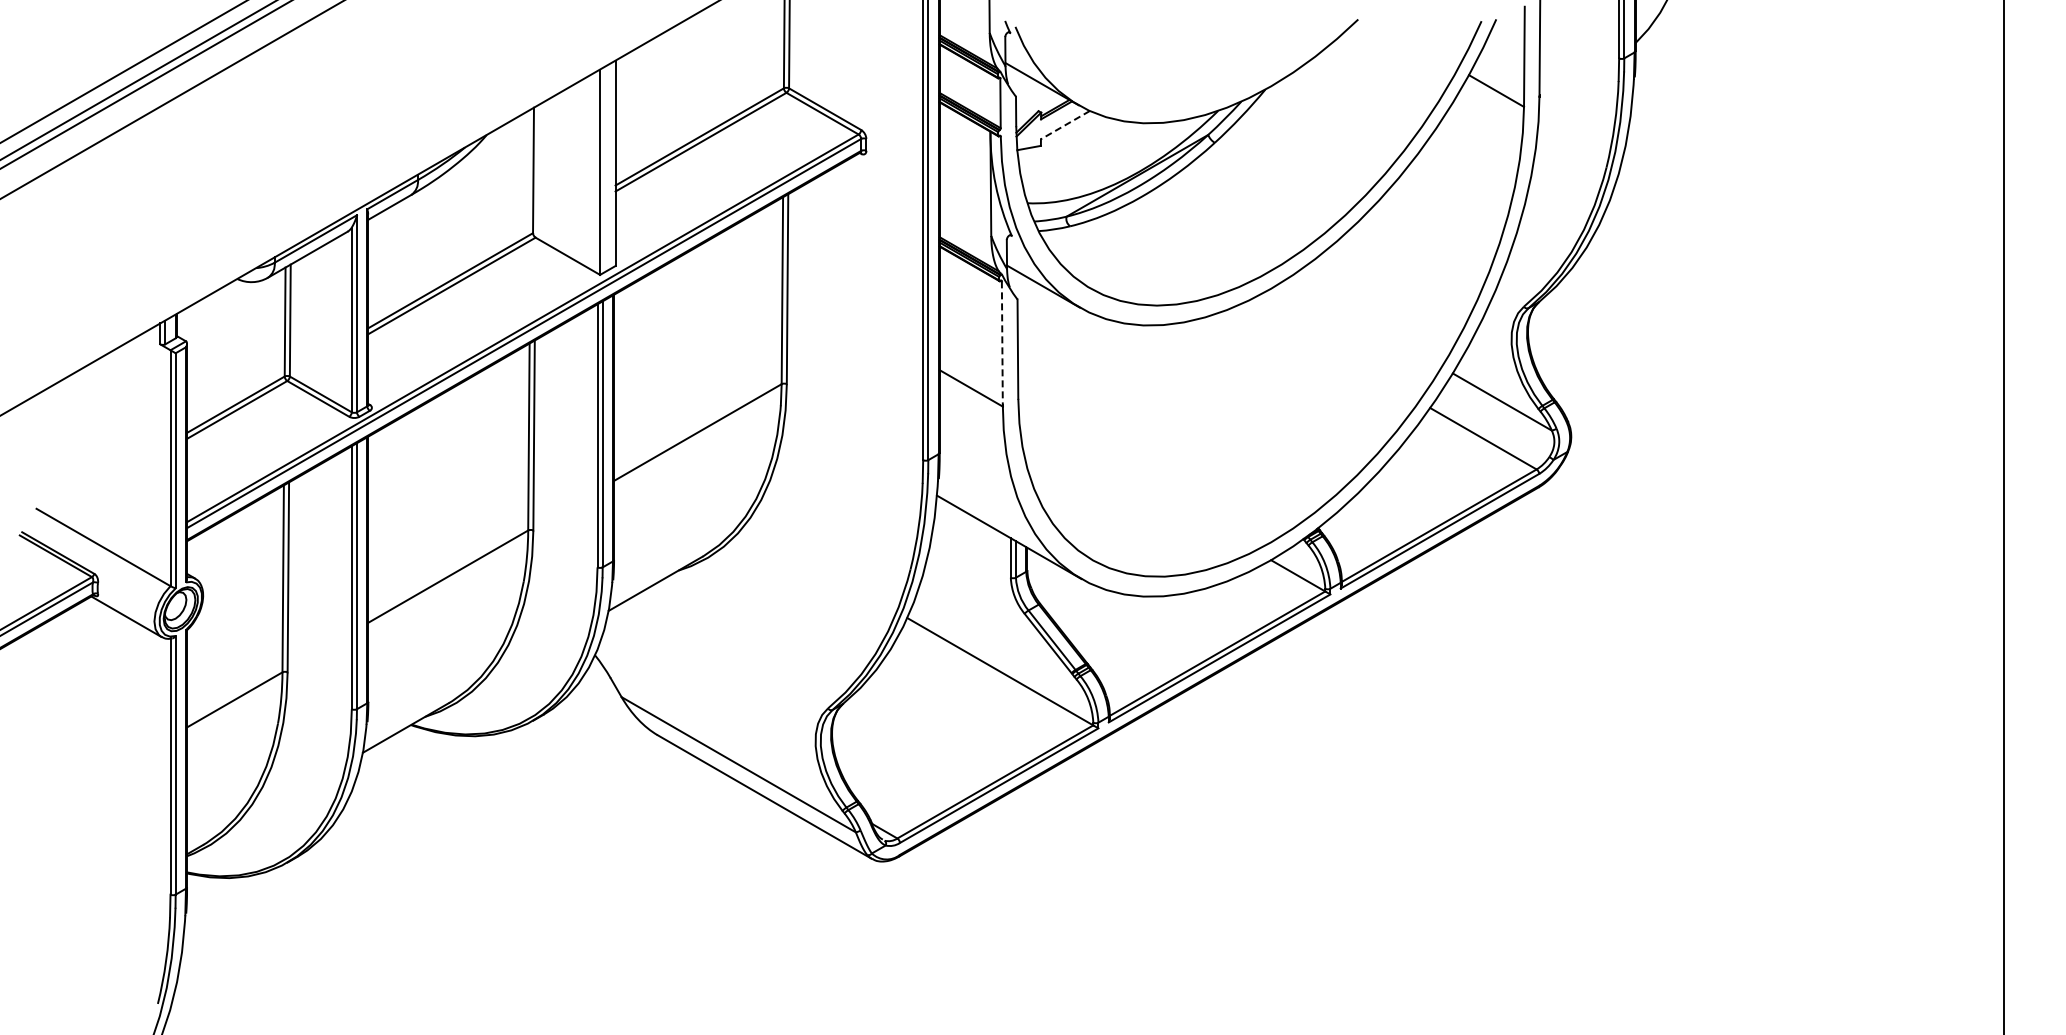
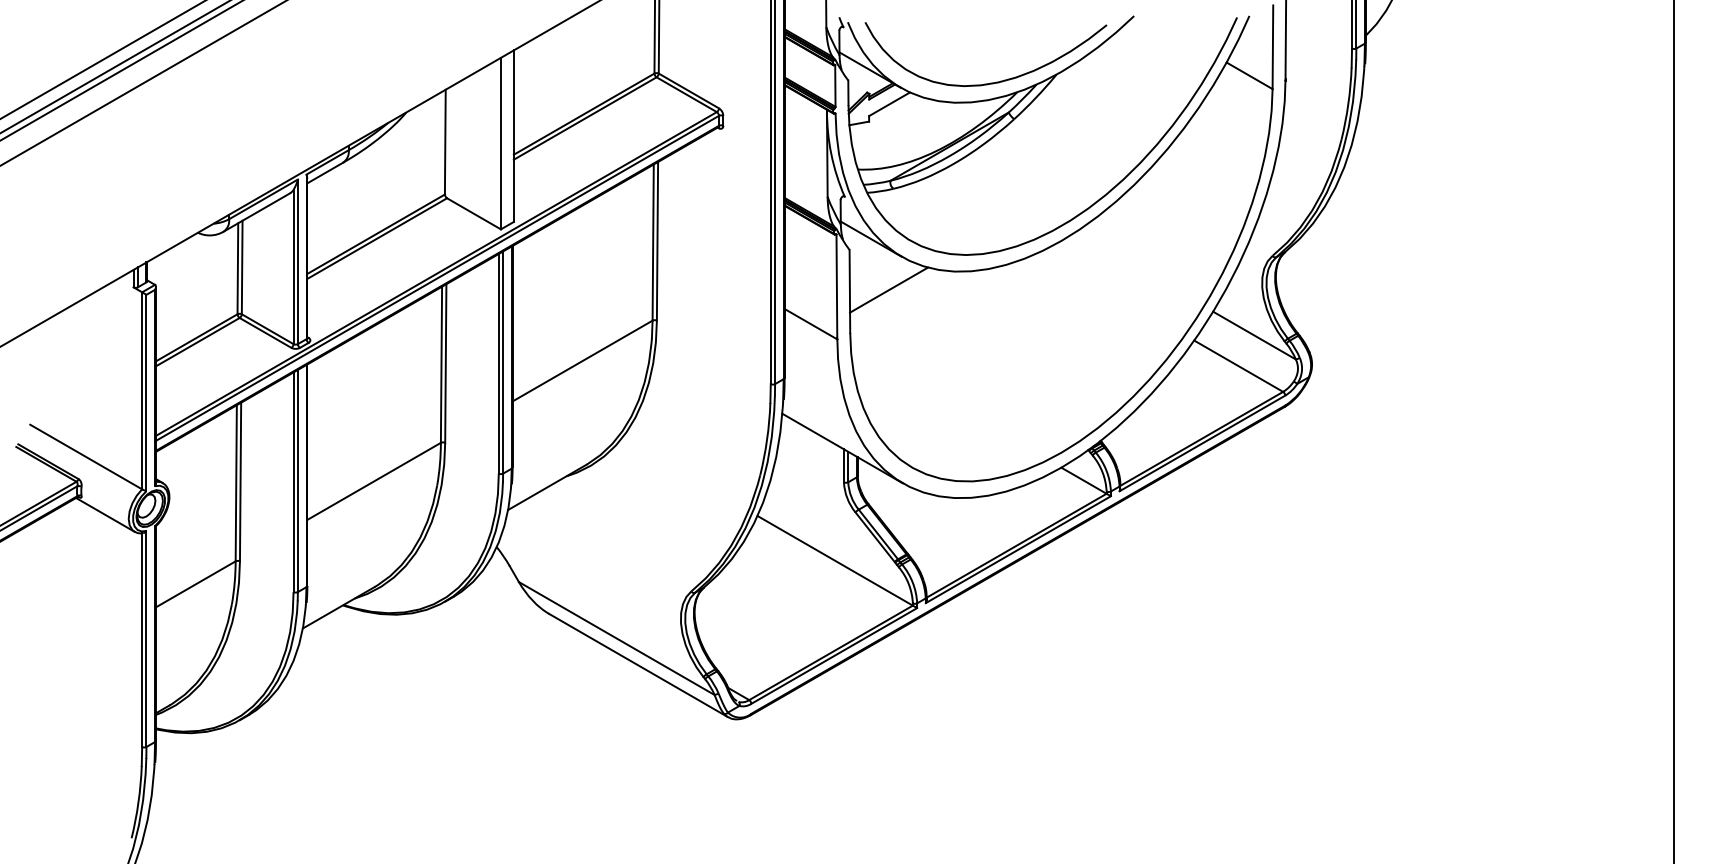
curve: (1184, 99) -> (989, 82), added
line: (1064, 125) -> (888, 104), dashed -> solid
line: (1002, 343) -> (837, 286), dashed -> solid
line: (1064, 347) -> (888, 290), added

